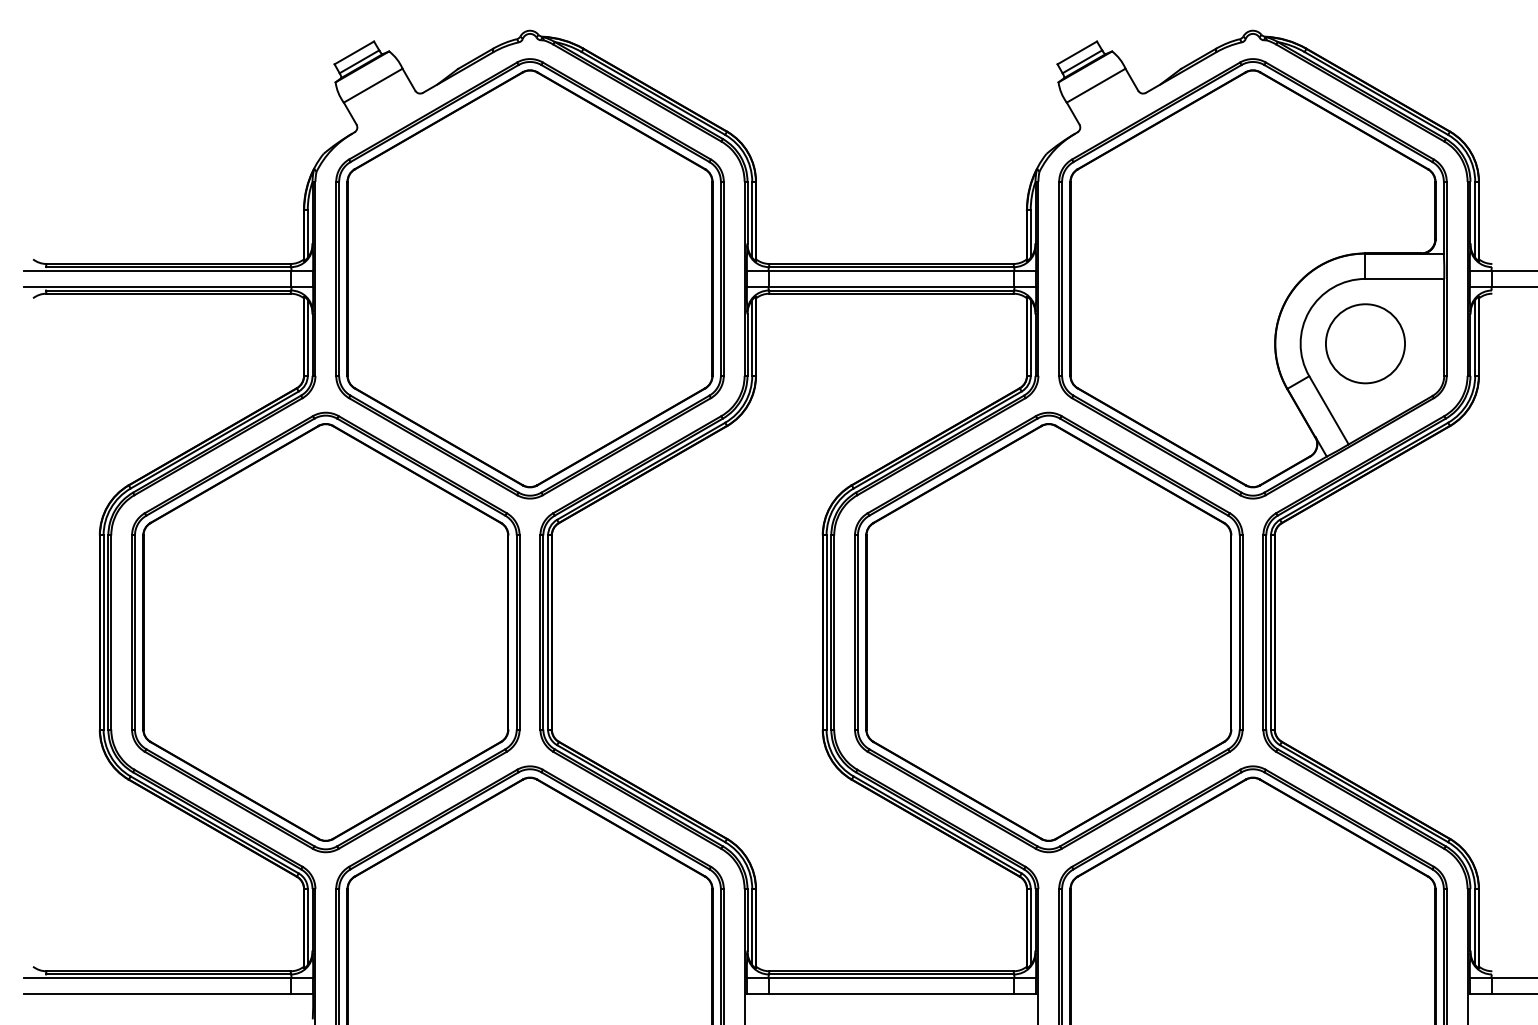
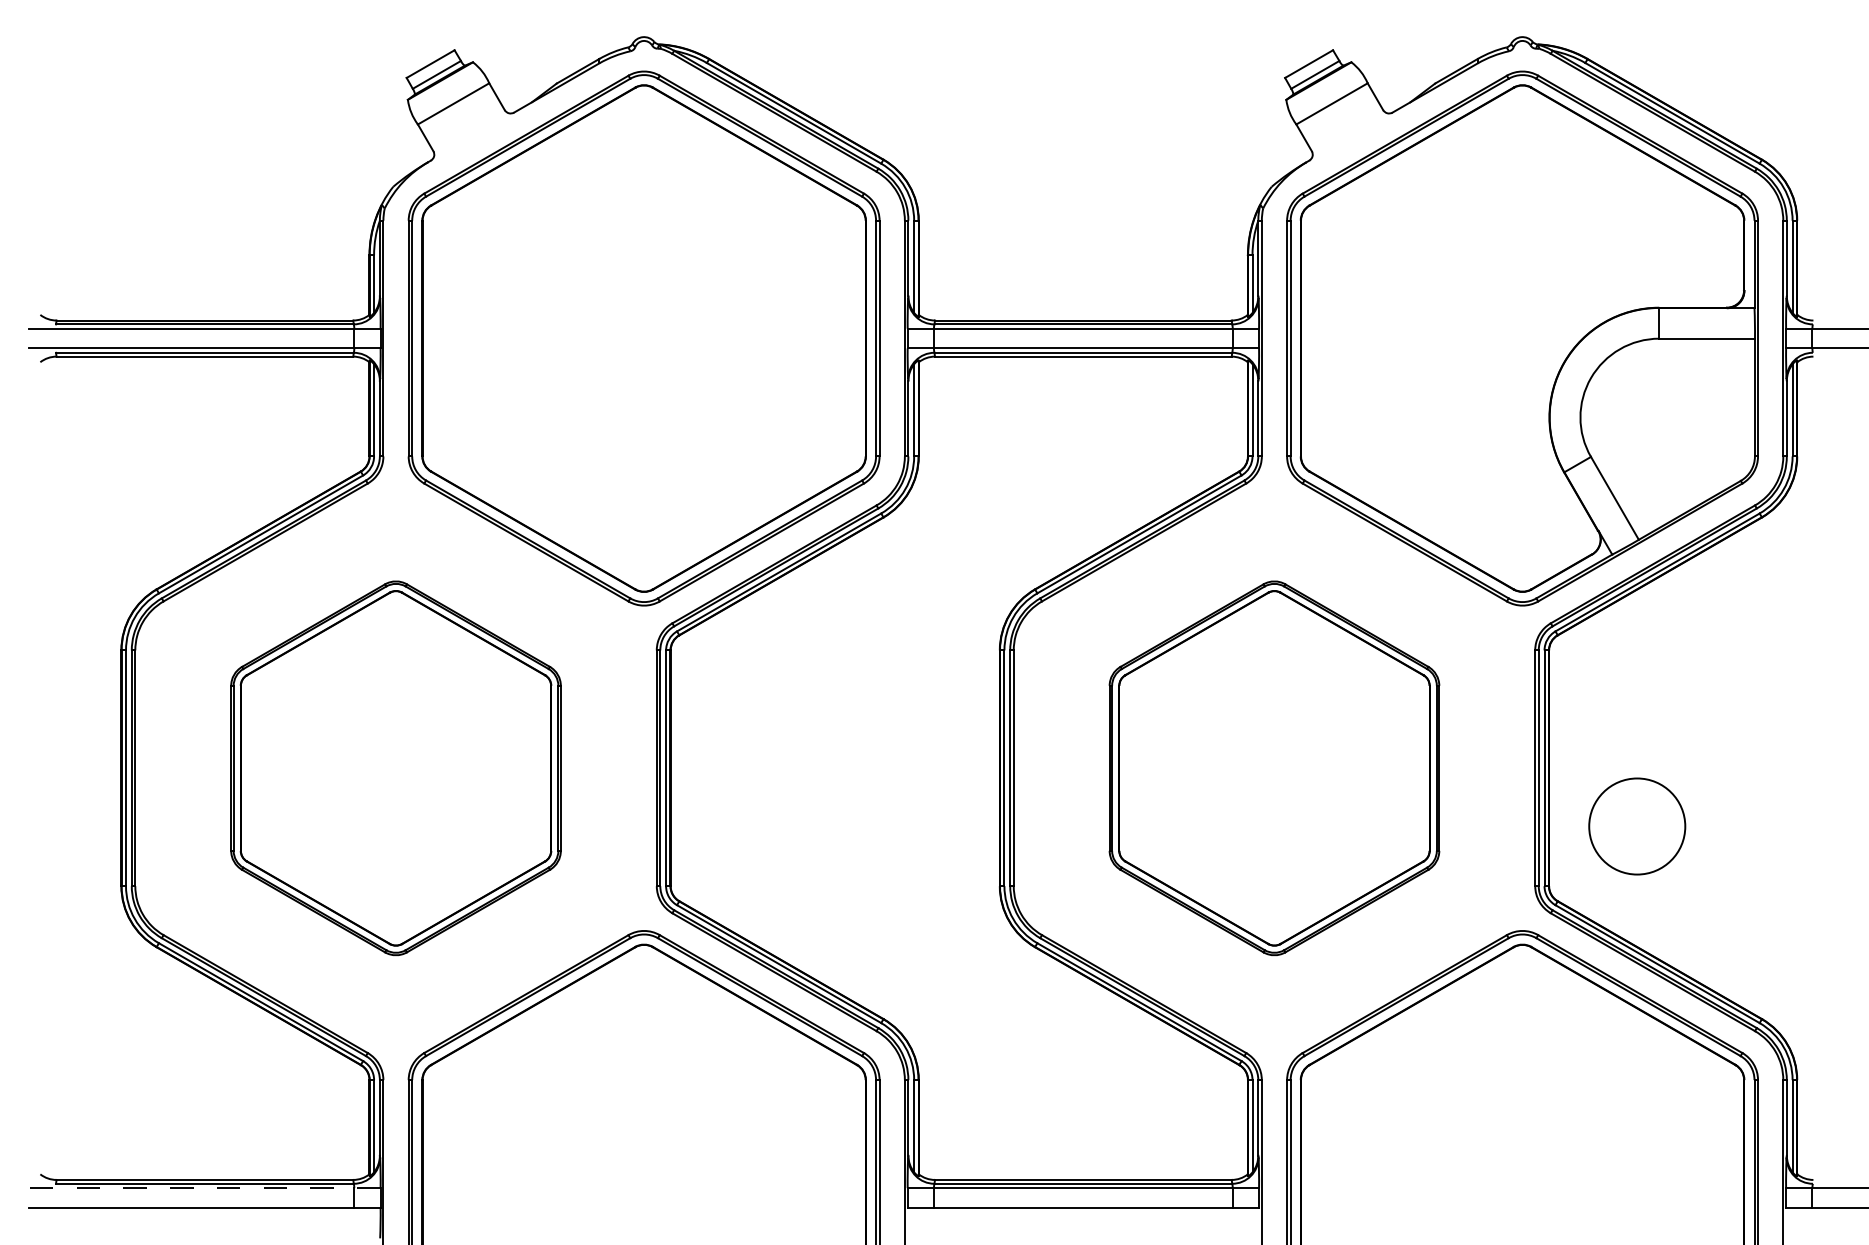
circle: (1365, 343) -> (1637, 826), moved
part: (325, 632) -> (395, 768), size x0.7
part: (1048, 632) -> (1274, 768), size x0.7
line: (168, 978) -> (204, 1188), solid -> dashed

